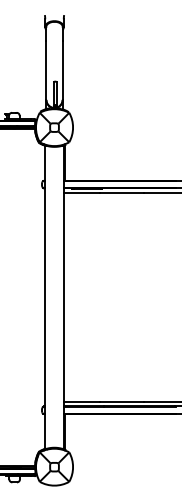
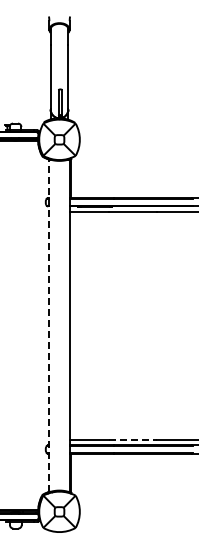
line: (45, 297) -> (49, 325), solid -> dashed
line: (122, 402) -> (133, 440), solid -> dashed

